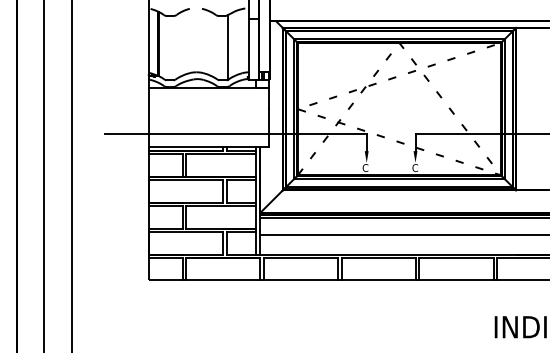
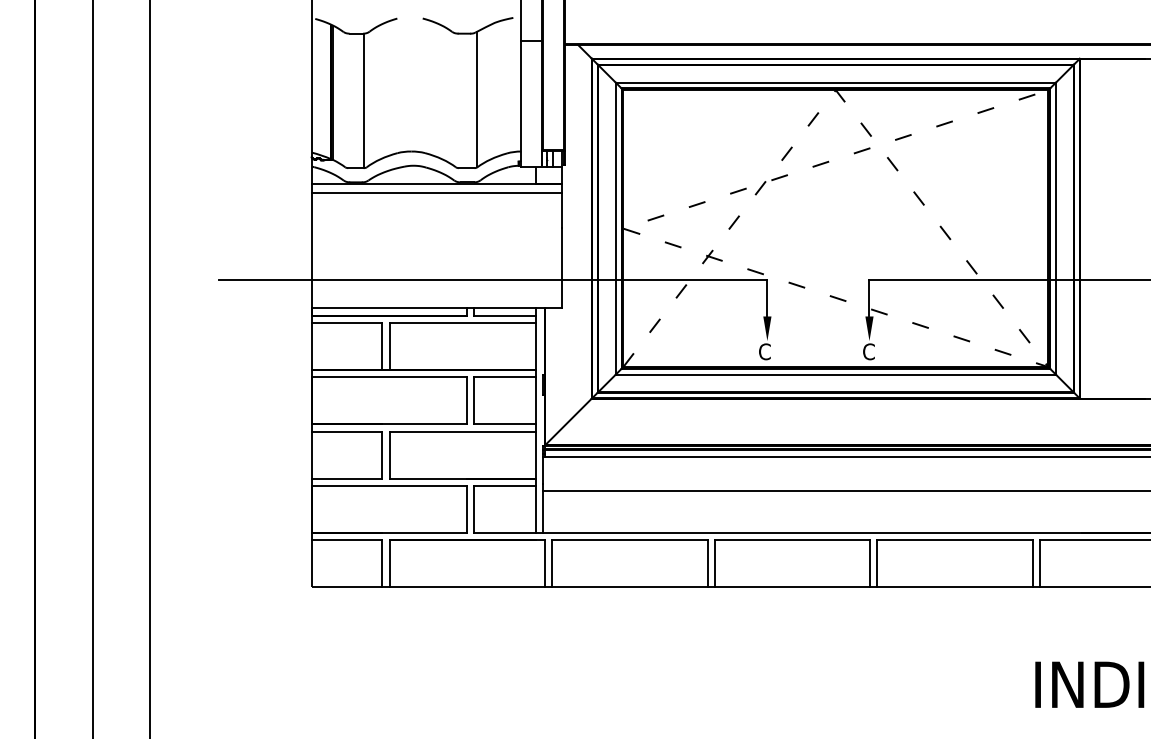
line: (173, 47) -> (363, 99), added
line: (208, 92) -> (436, 193), added

